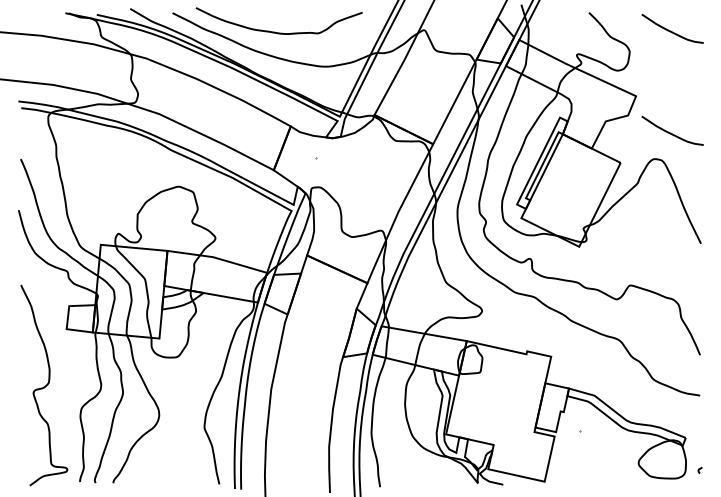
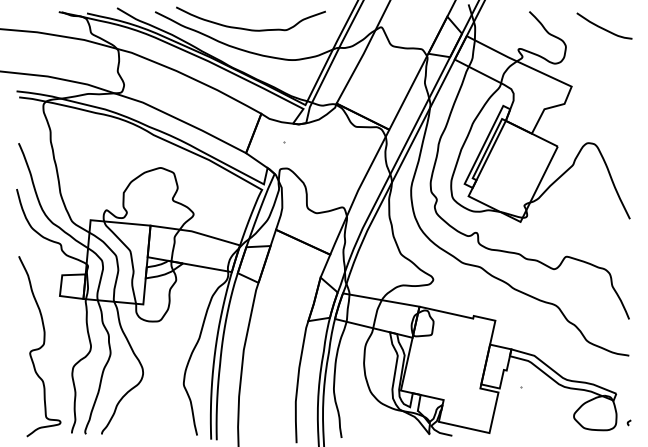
curve: (670, 132) -> (602, 119), removed

